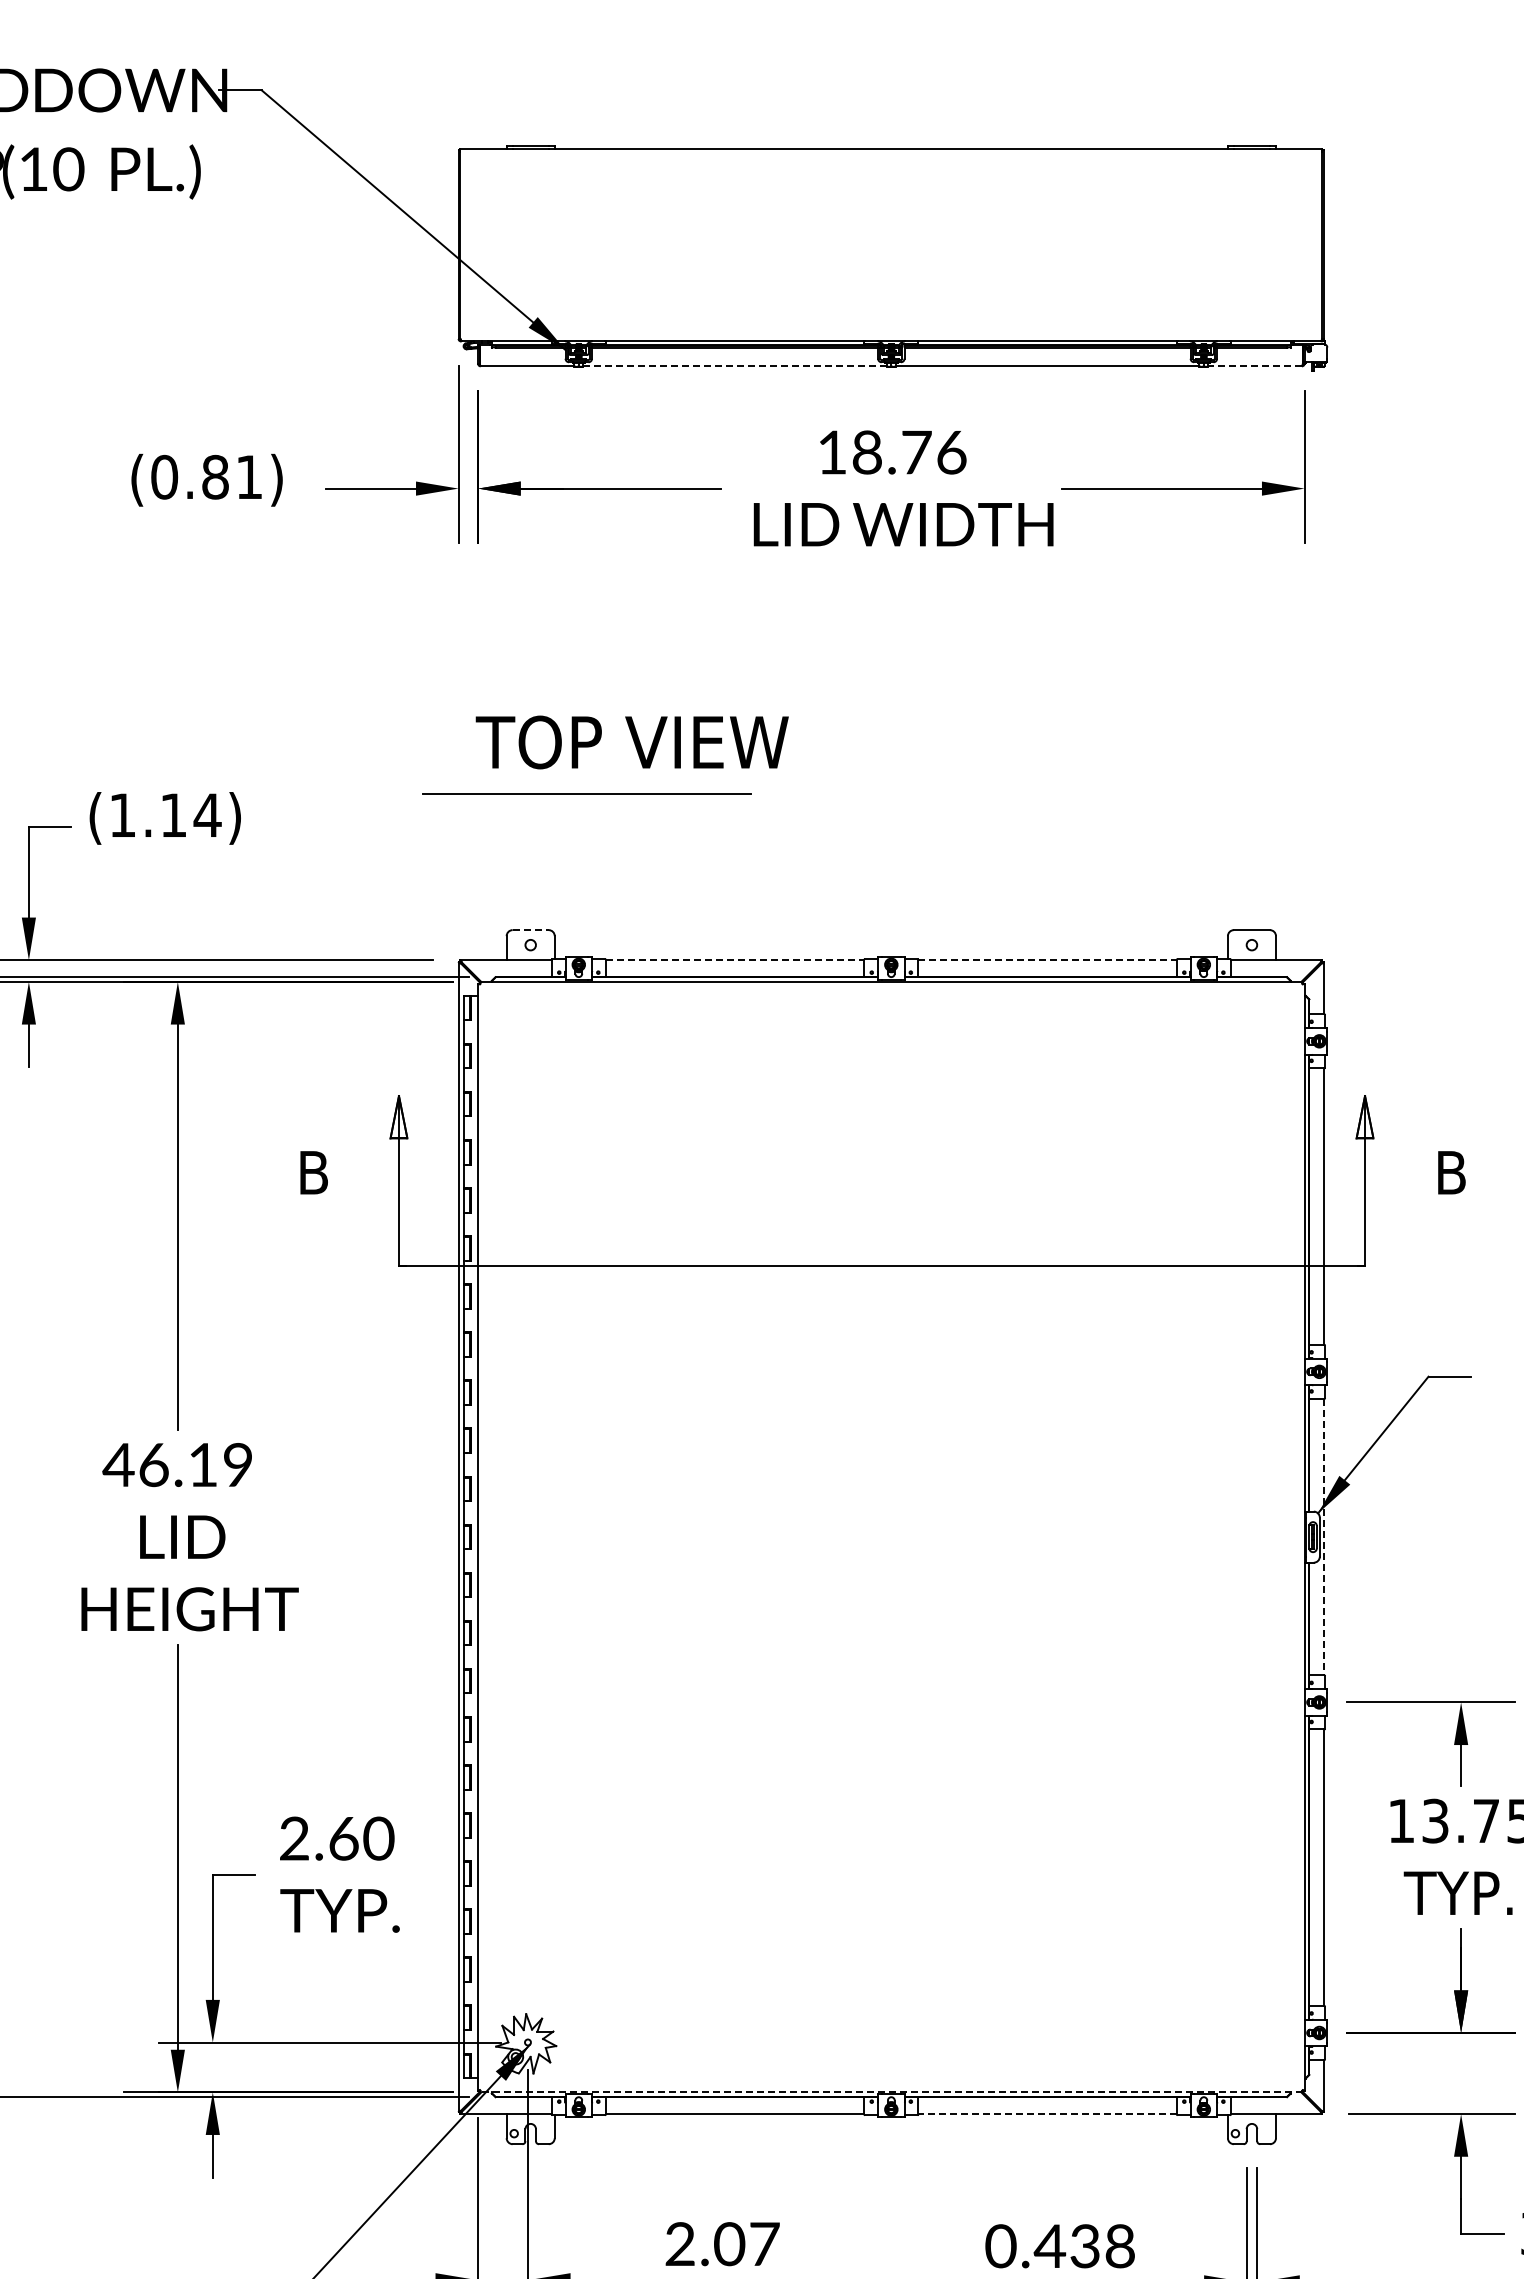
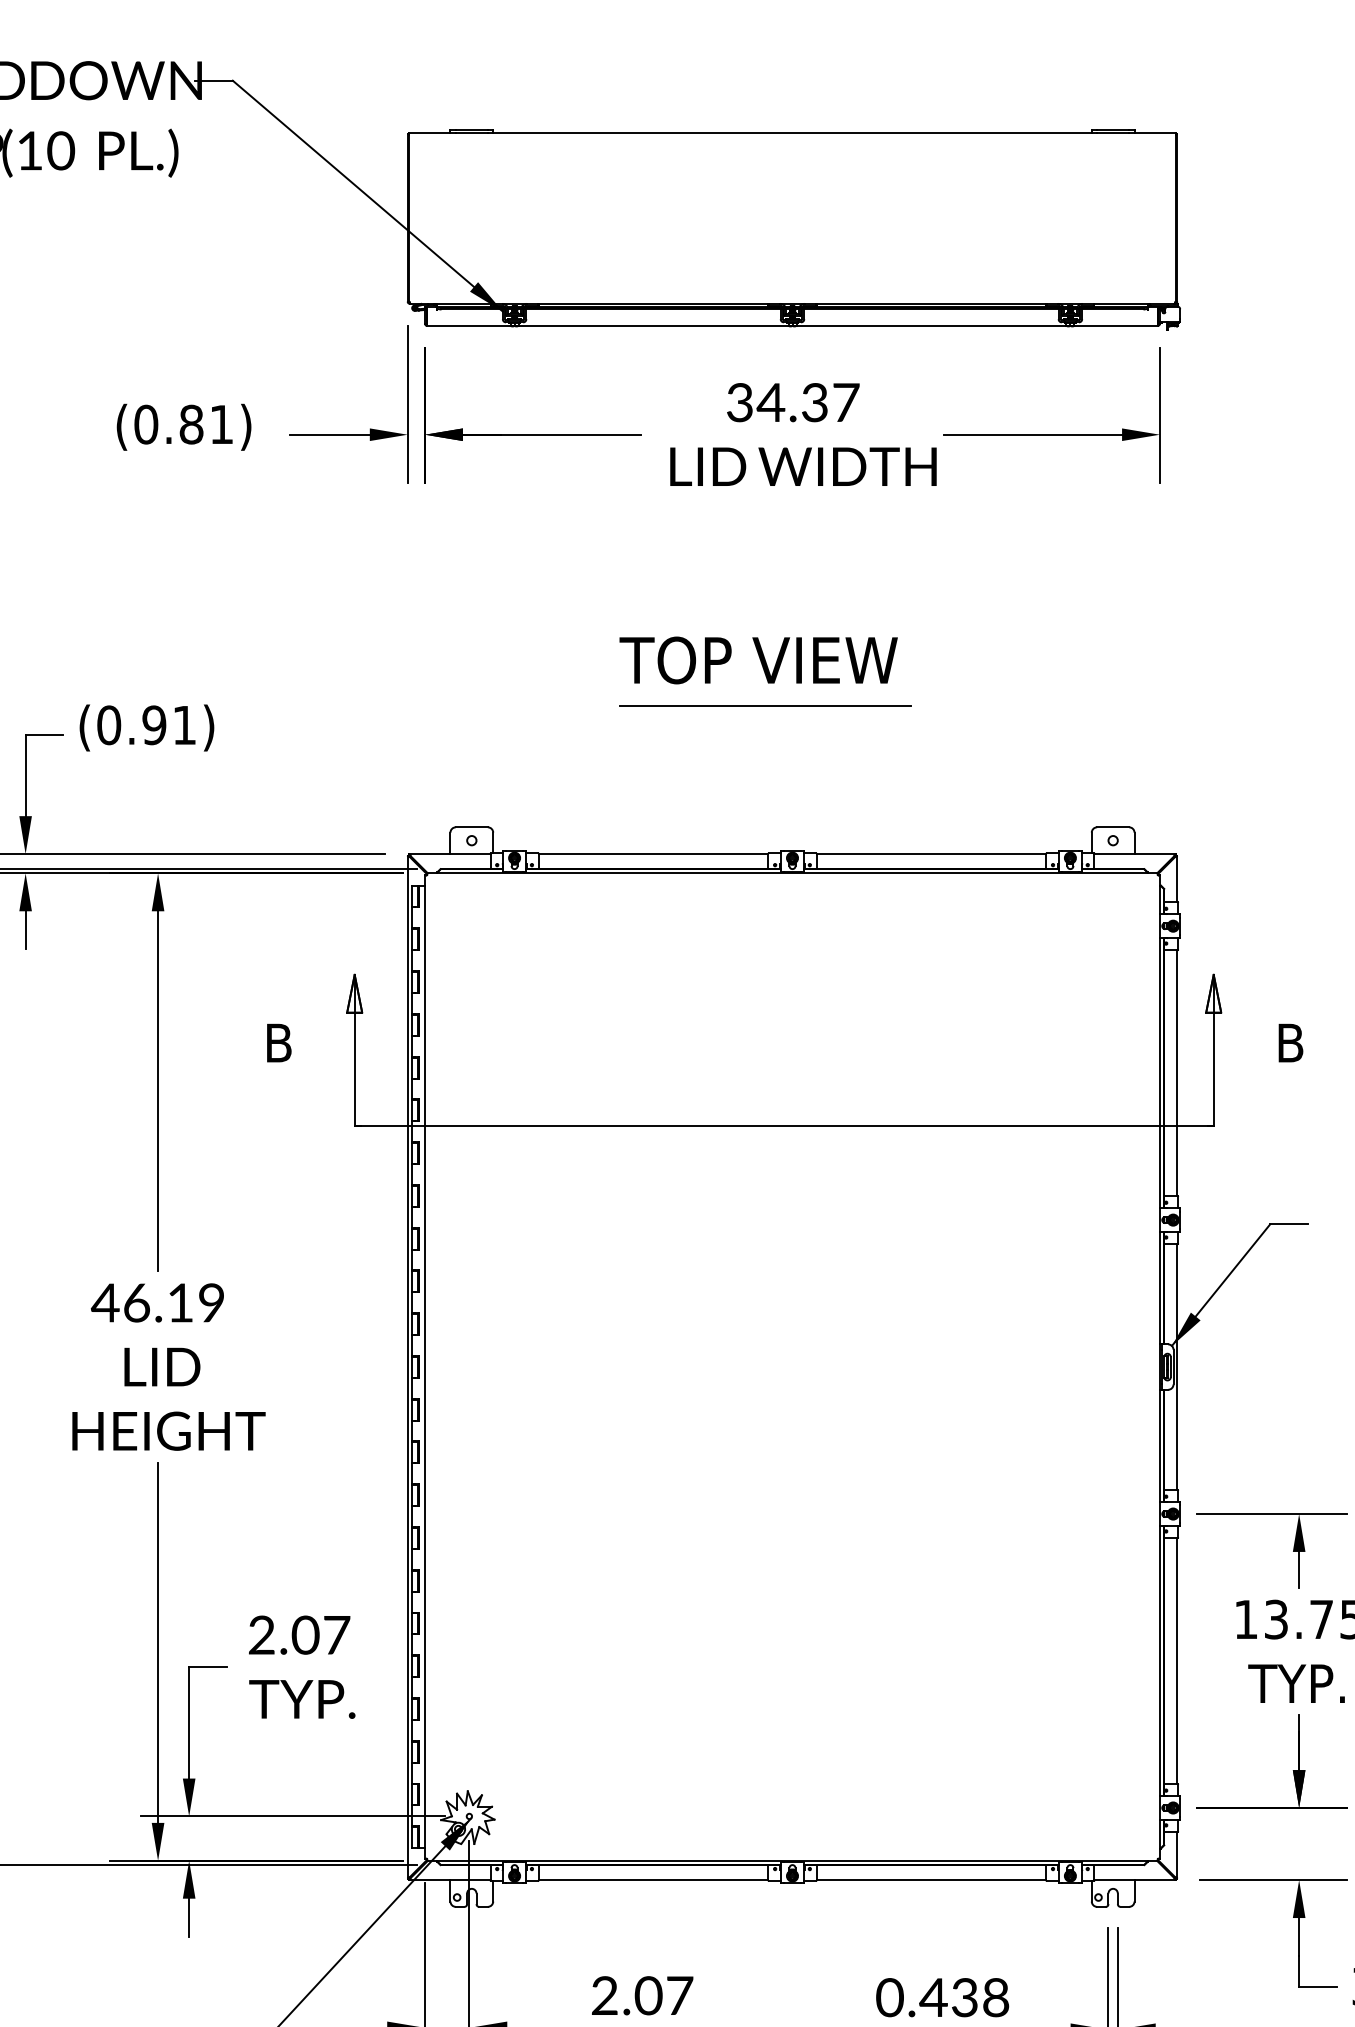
line: (735, 366) -> (653, 326), dashed -> solid
line: (1255, 366) -> (1116, 326), dashed -> solid
text: (891, 452) -> (792, 402), 18.76 -> 34.37
text: (631, 742) -> (757, 660), moved
line: (586, 793) -> (765, 705), moved
text: (165, 815) -> (147, 725), (1.14) -> (0.91)
line: (531, 930) -> (472, 827), dashed -> solid
line: (735, 960) -> (653, 854), dashed -> solid
line: (1048, 960) -> (932, 854), dashed -> solid
line: (1324, 1537) -> (1177, 1367), dashed -> solid
text: (361, 1838) -> (321, 1635), 2.60 -> 2.07
line: (890, 2092) -> (791, 1860), dashed -> solid
line: (1047, 2114) -> (931, 1880), dashed -> solid

